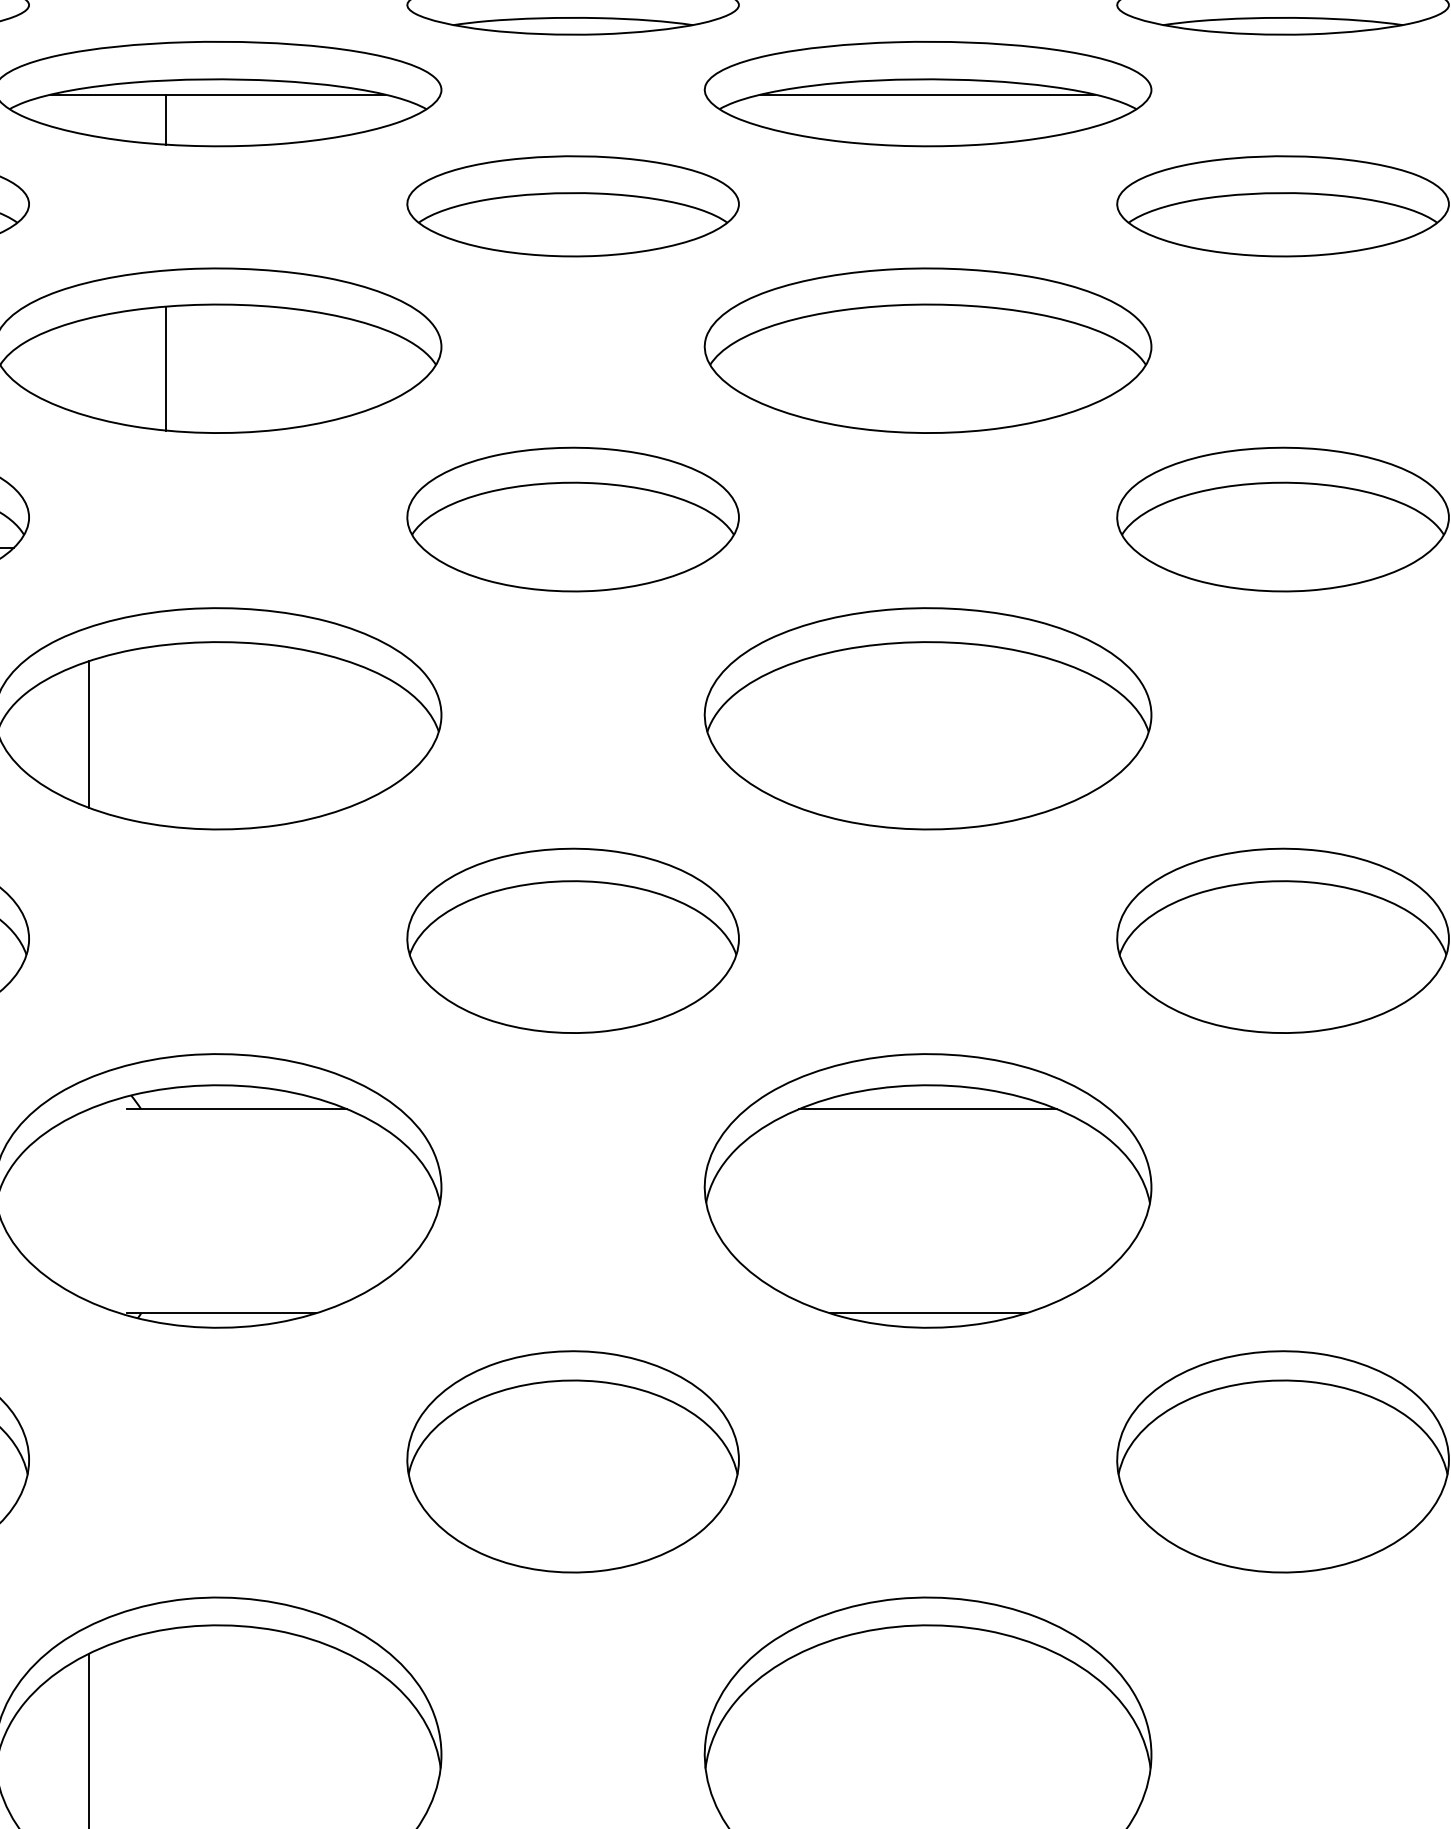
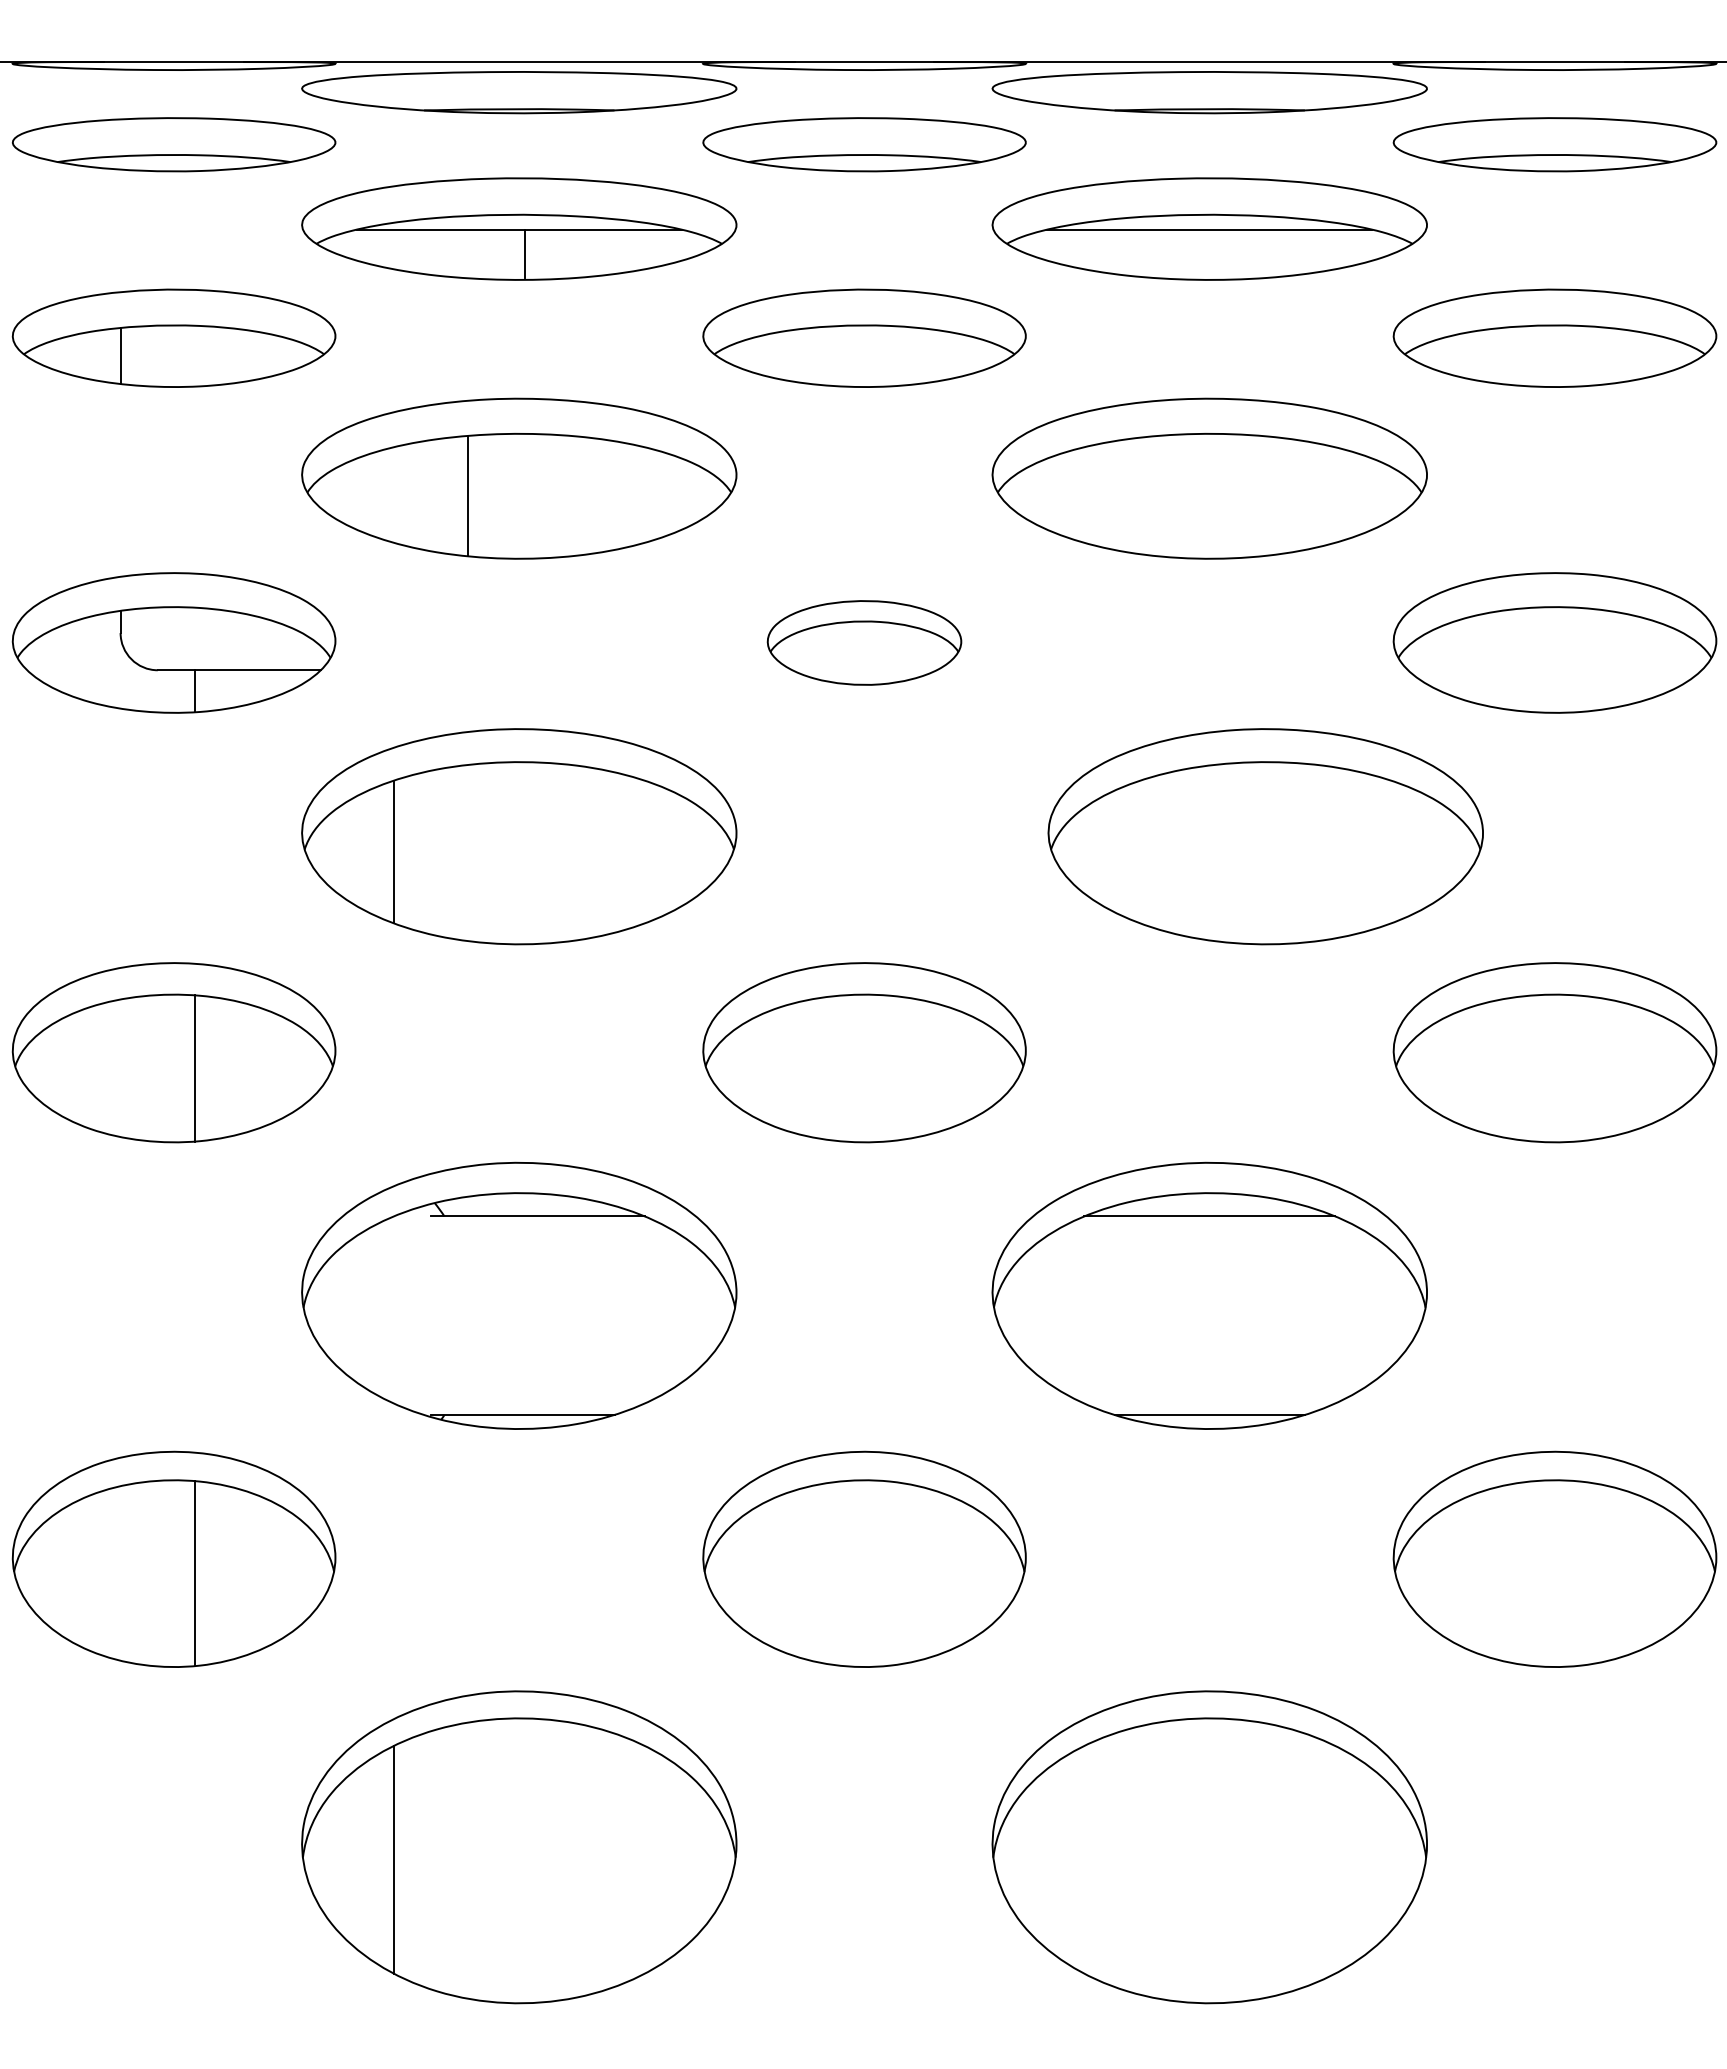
line: (165, 119) -> (525, 253), moved
part: (573, 519) -> (864, 642), size x0.6
part: (927, 718) -> (1265, 836), moved

